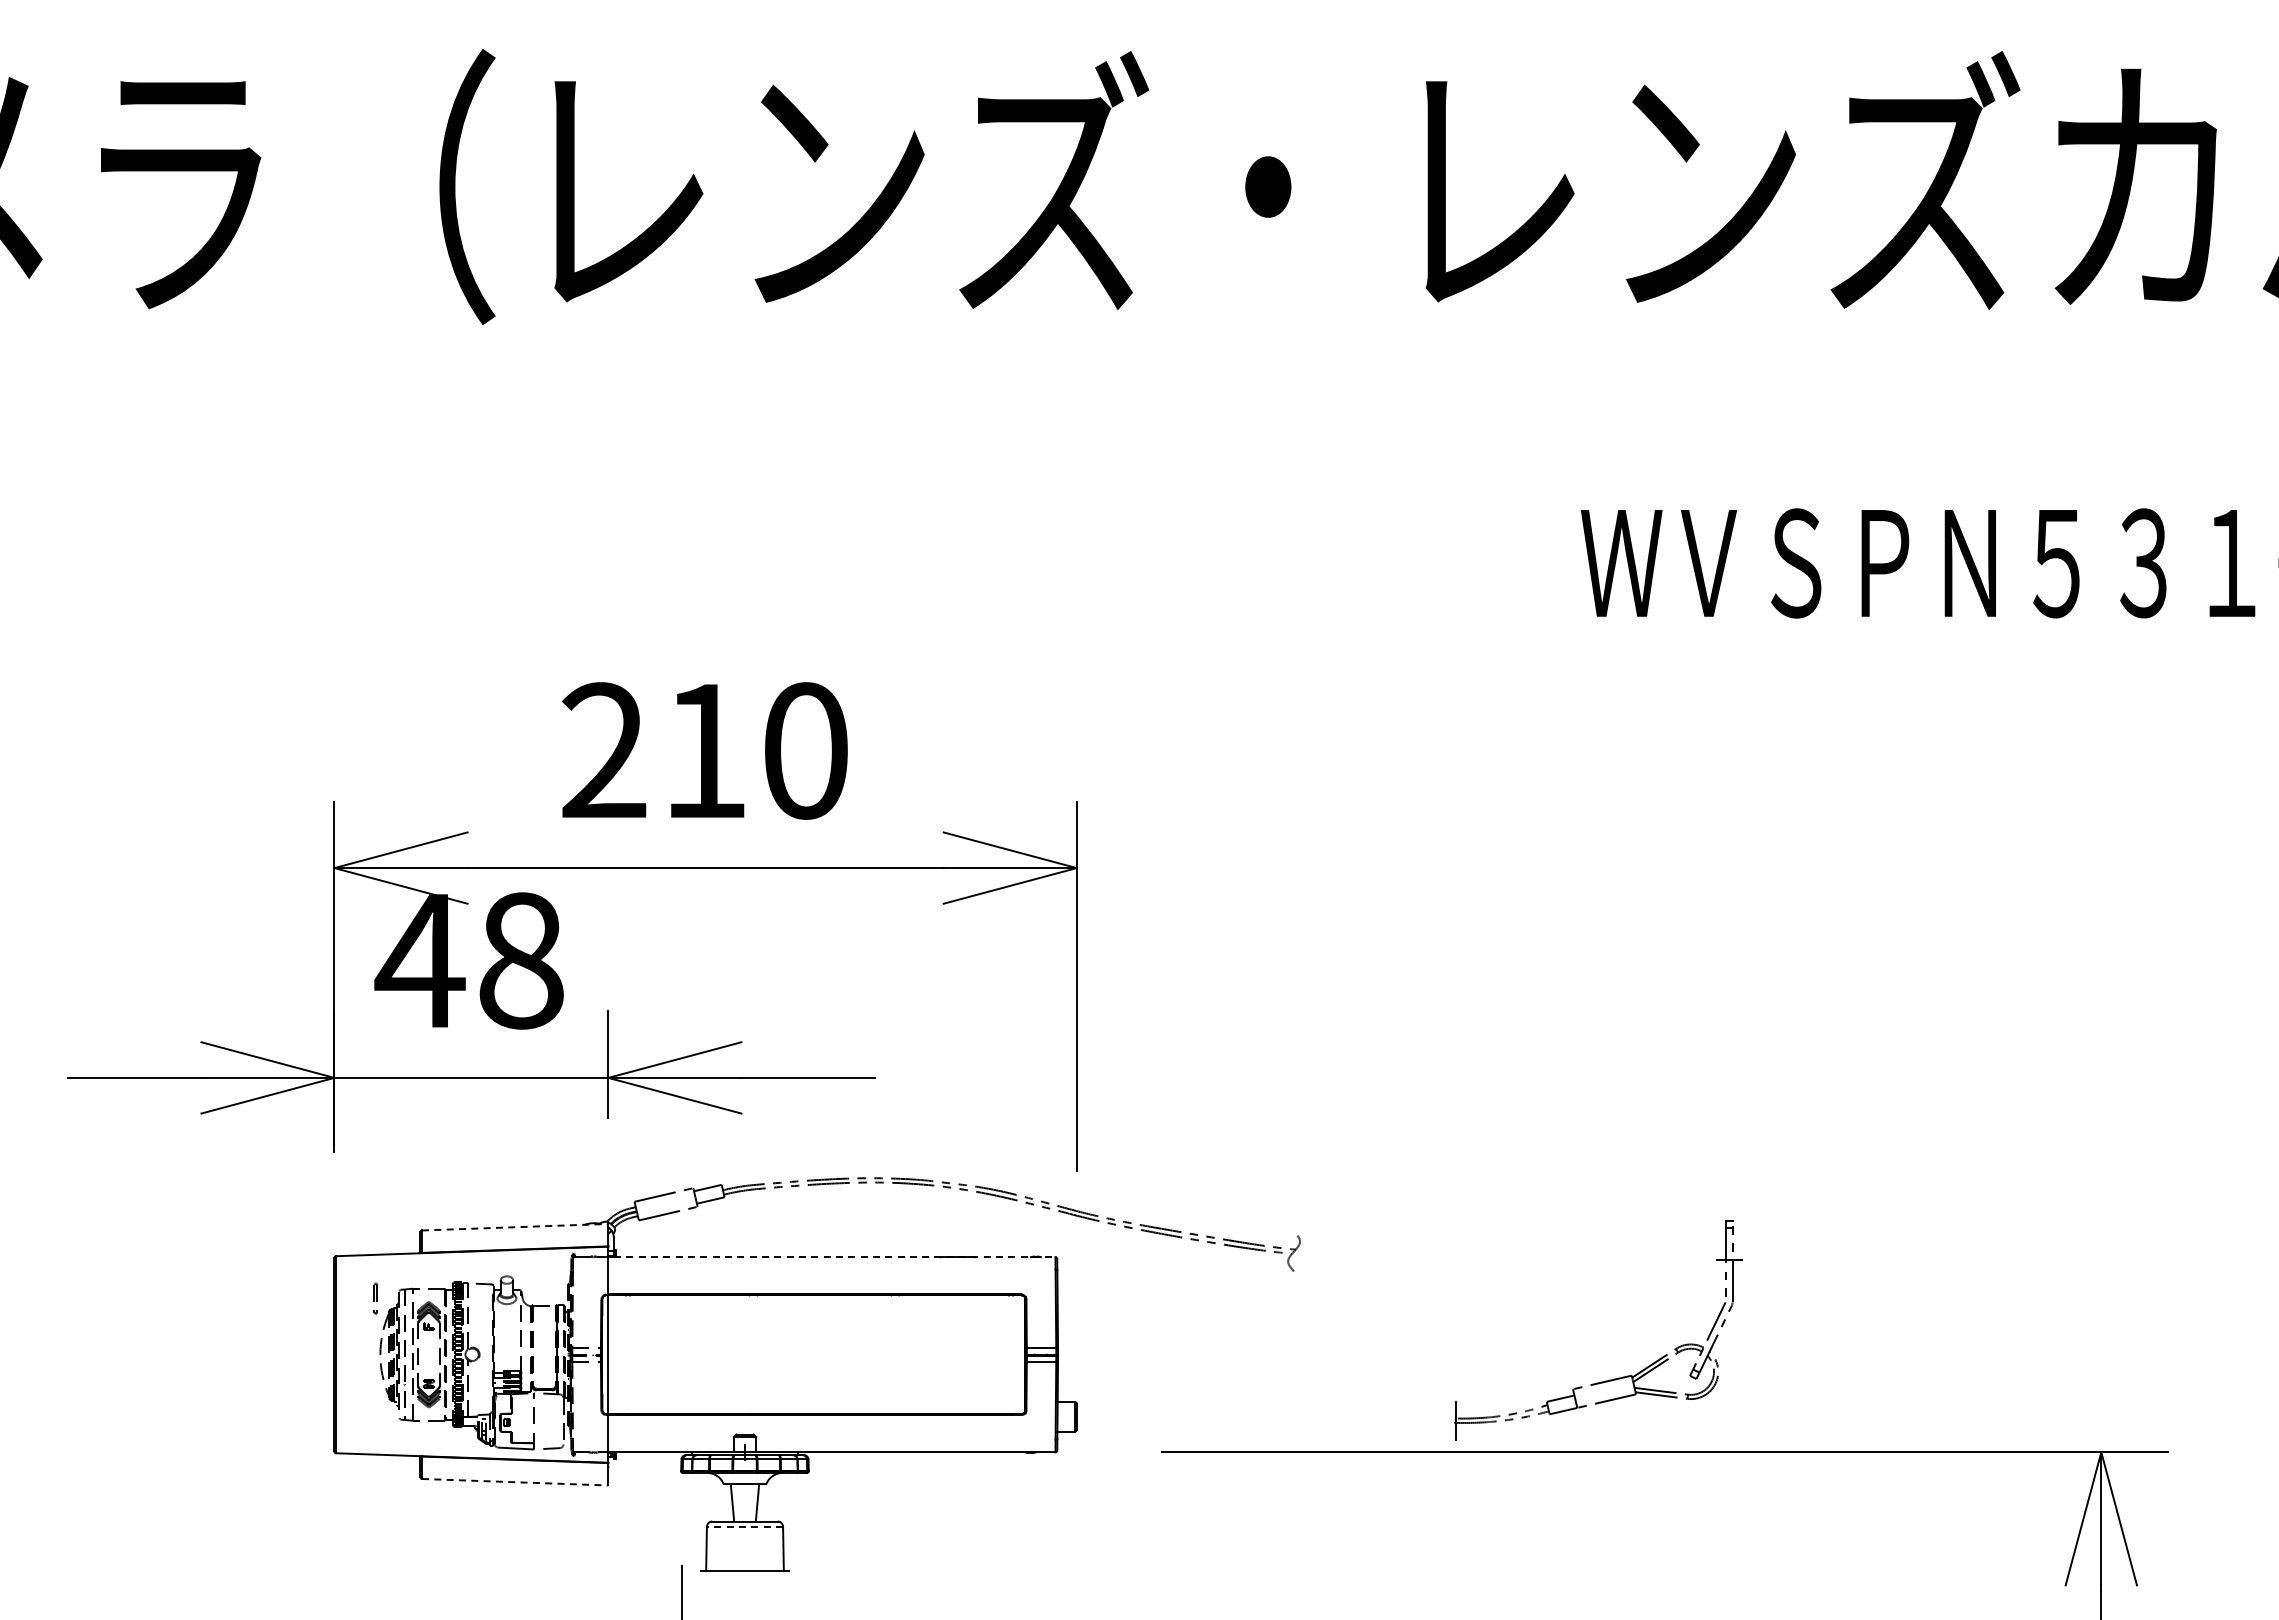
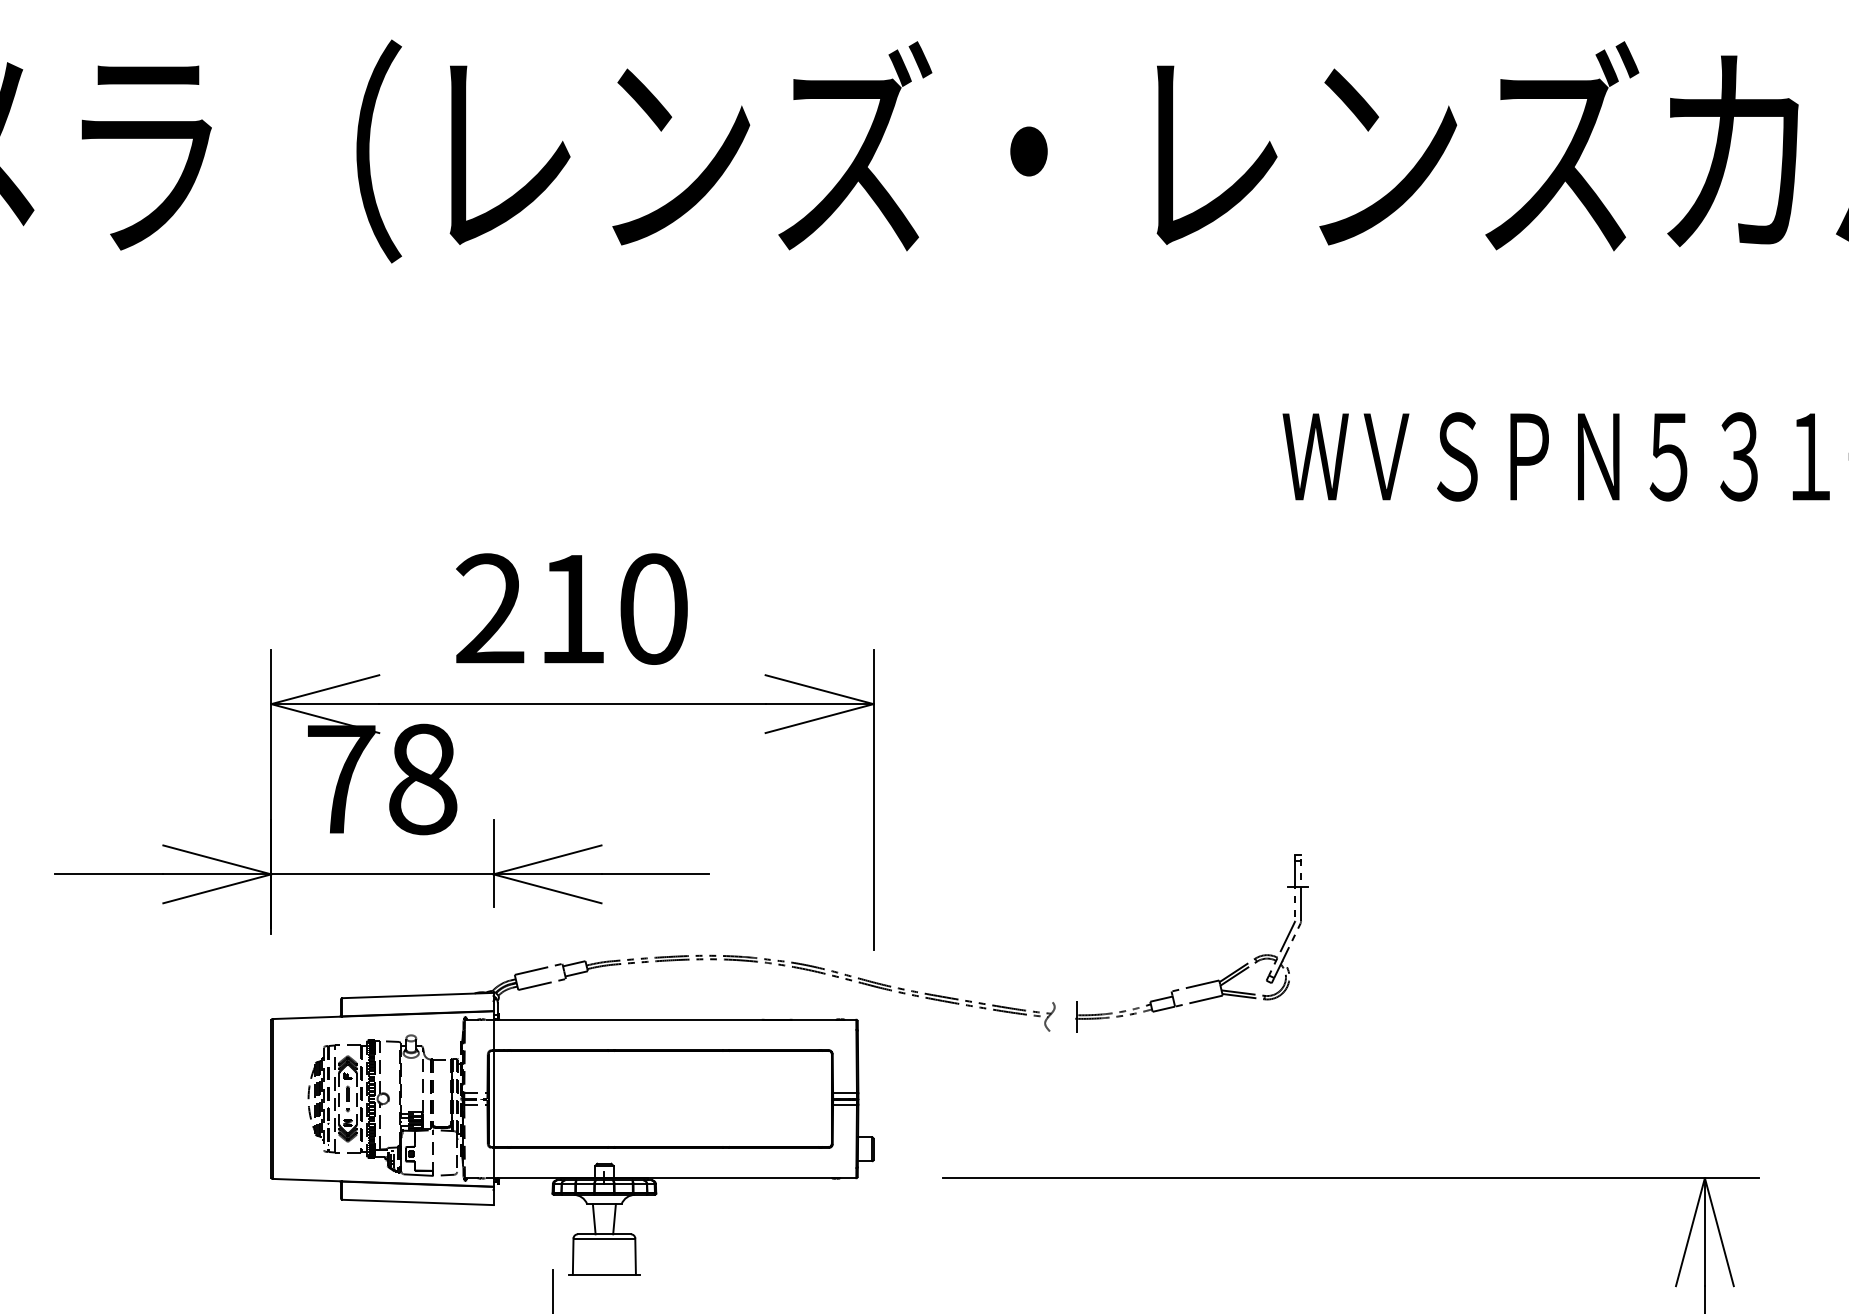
text: (419, 960) -> (340, 779), 48 -> 78
line: (515, 1227) -> (418, 995), dashed -> solid
line: (834, 1257) -> (677, 1020), dashed -> solid
part: (375, 1298) -> (347, 1098), moved
part: (1609, 1379) -> (1201, 983), moved
line: (515, 1482) -> (418, 1202), dashed -> solid
line: (744, 1526) -> (603, 1238), dashed -> solid

